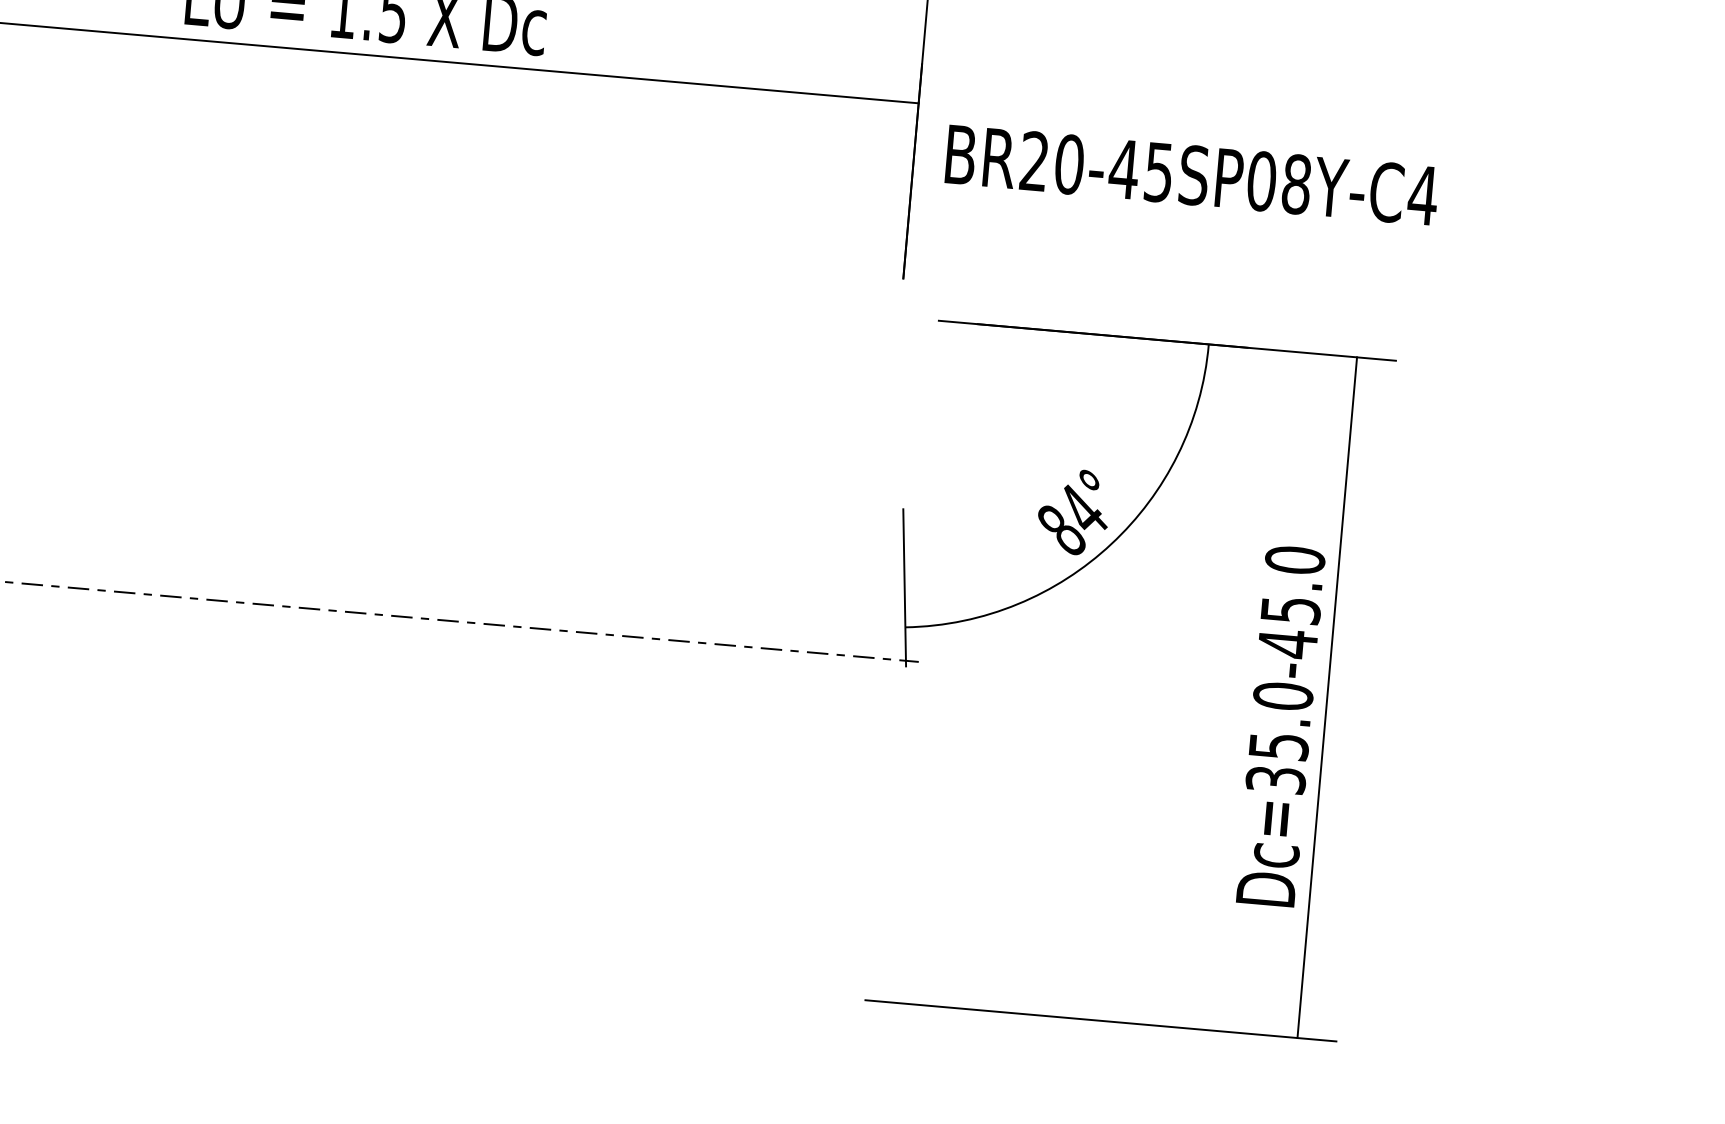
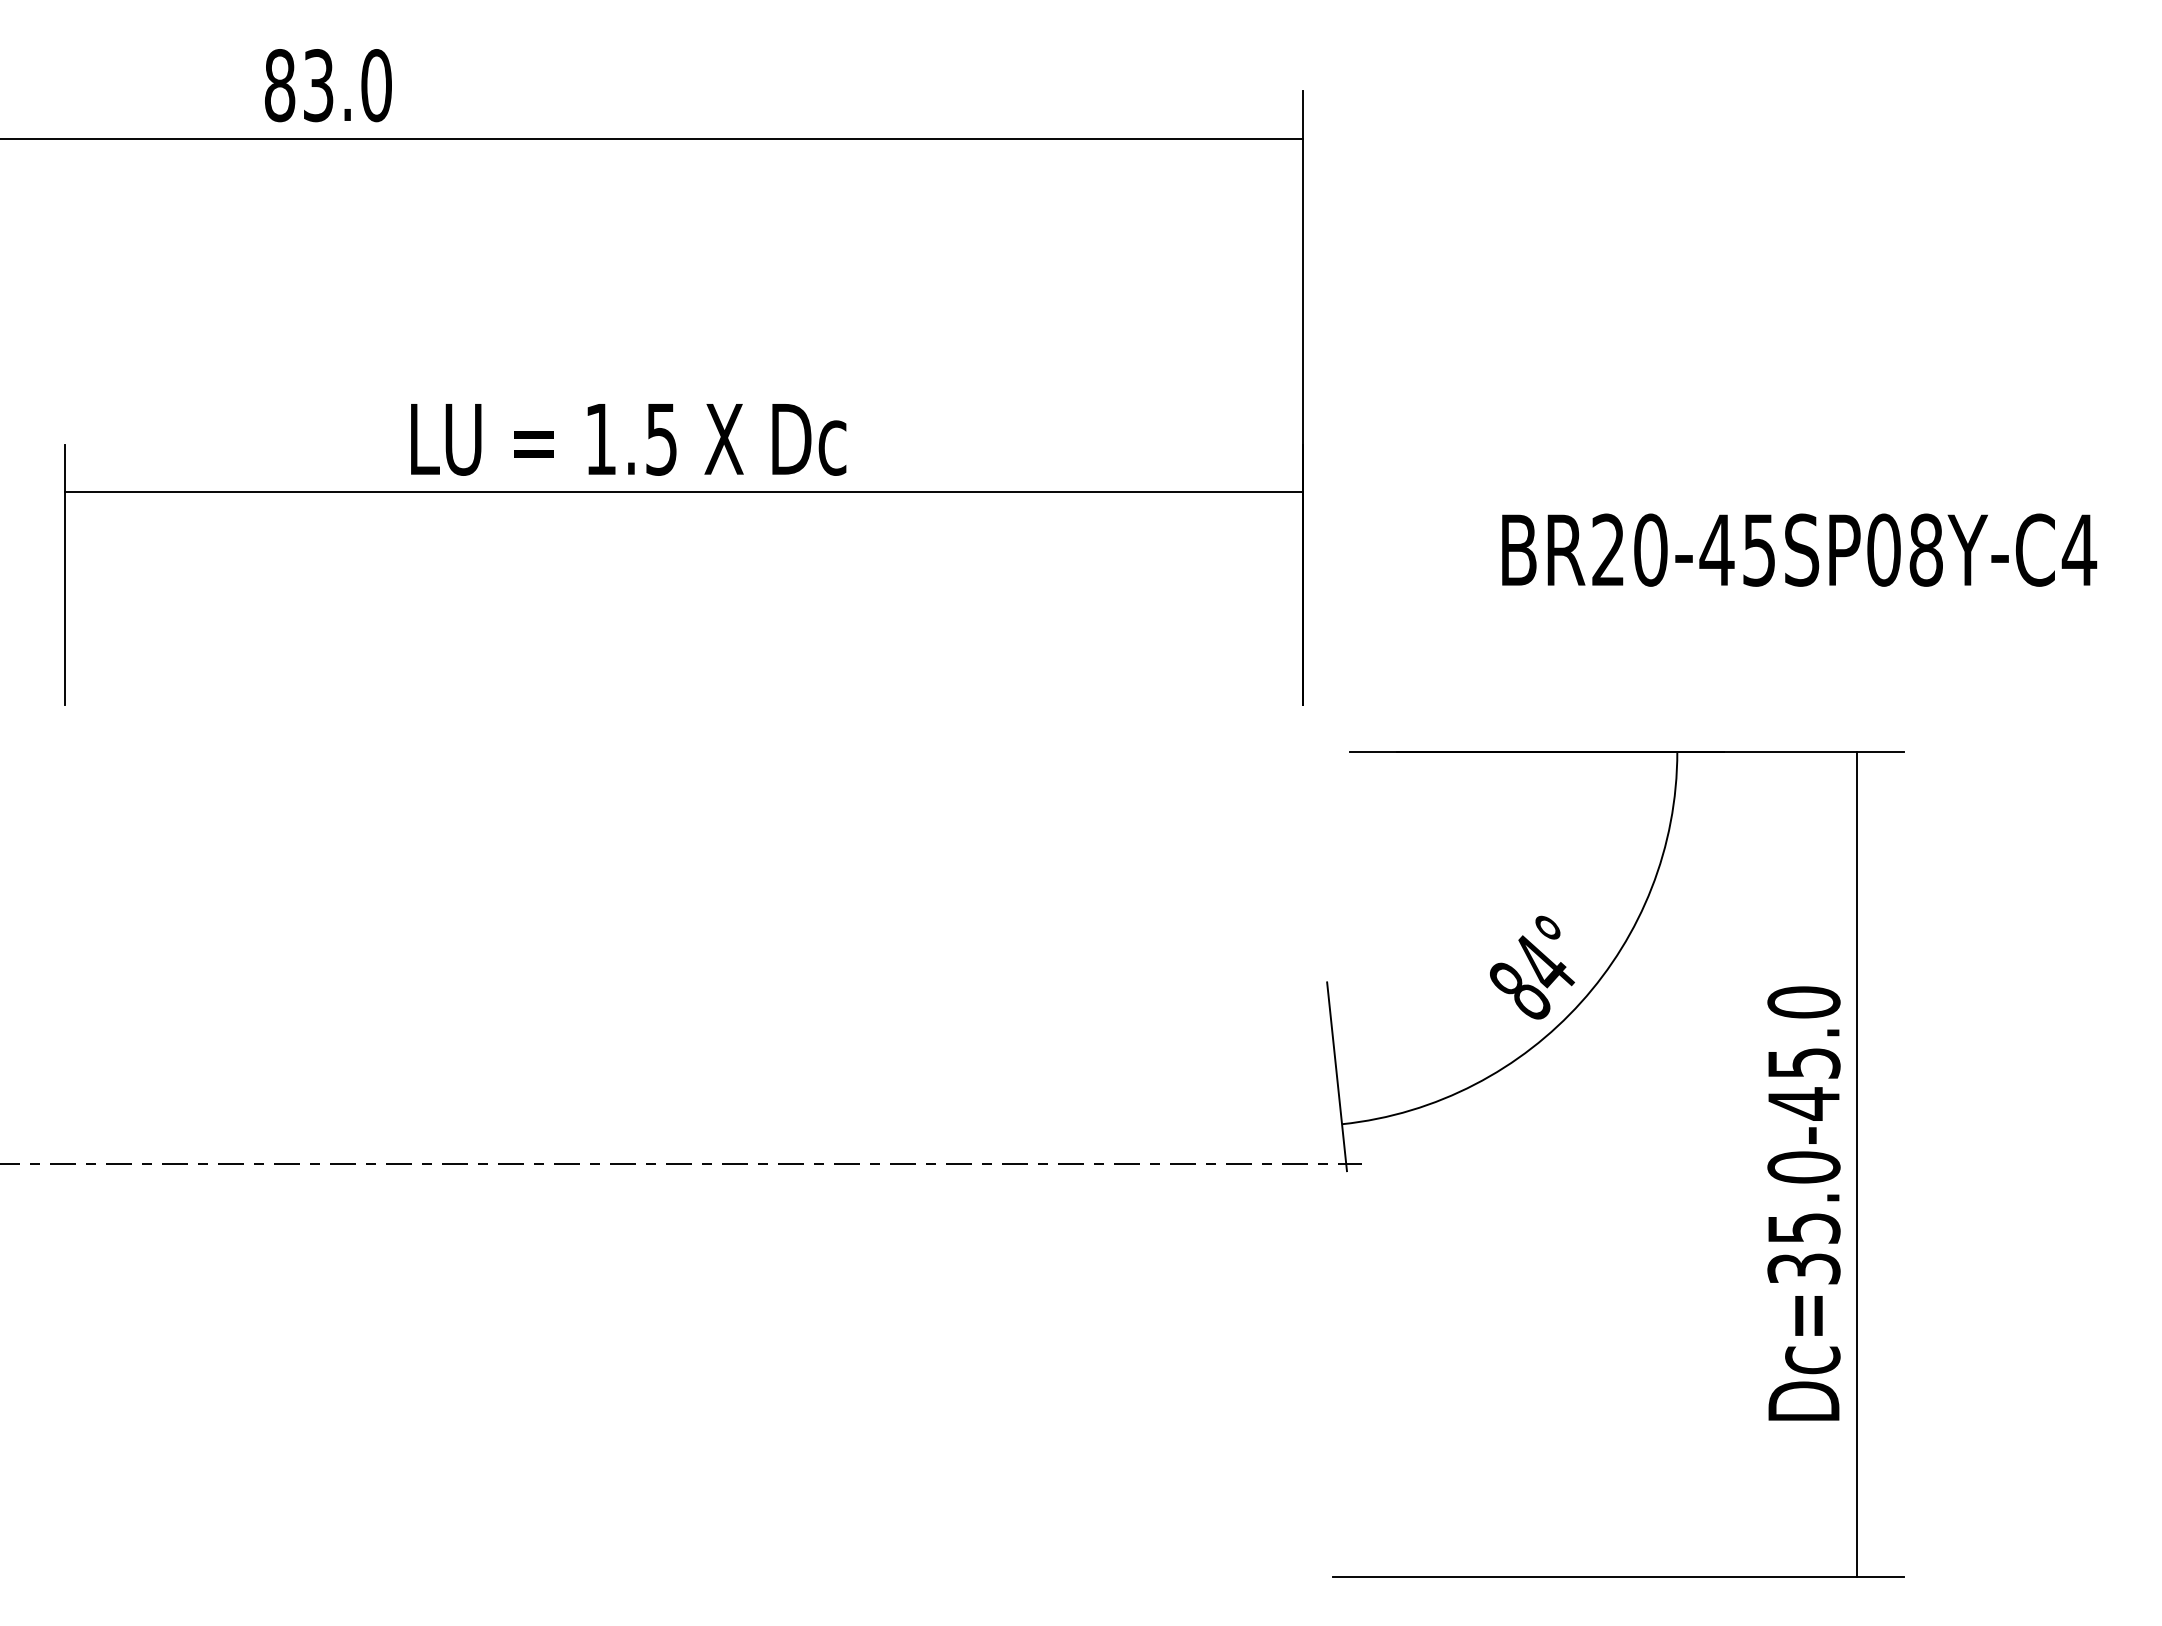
text: (1192, 174) -> (1799, 549), moved

